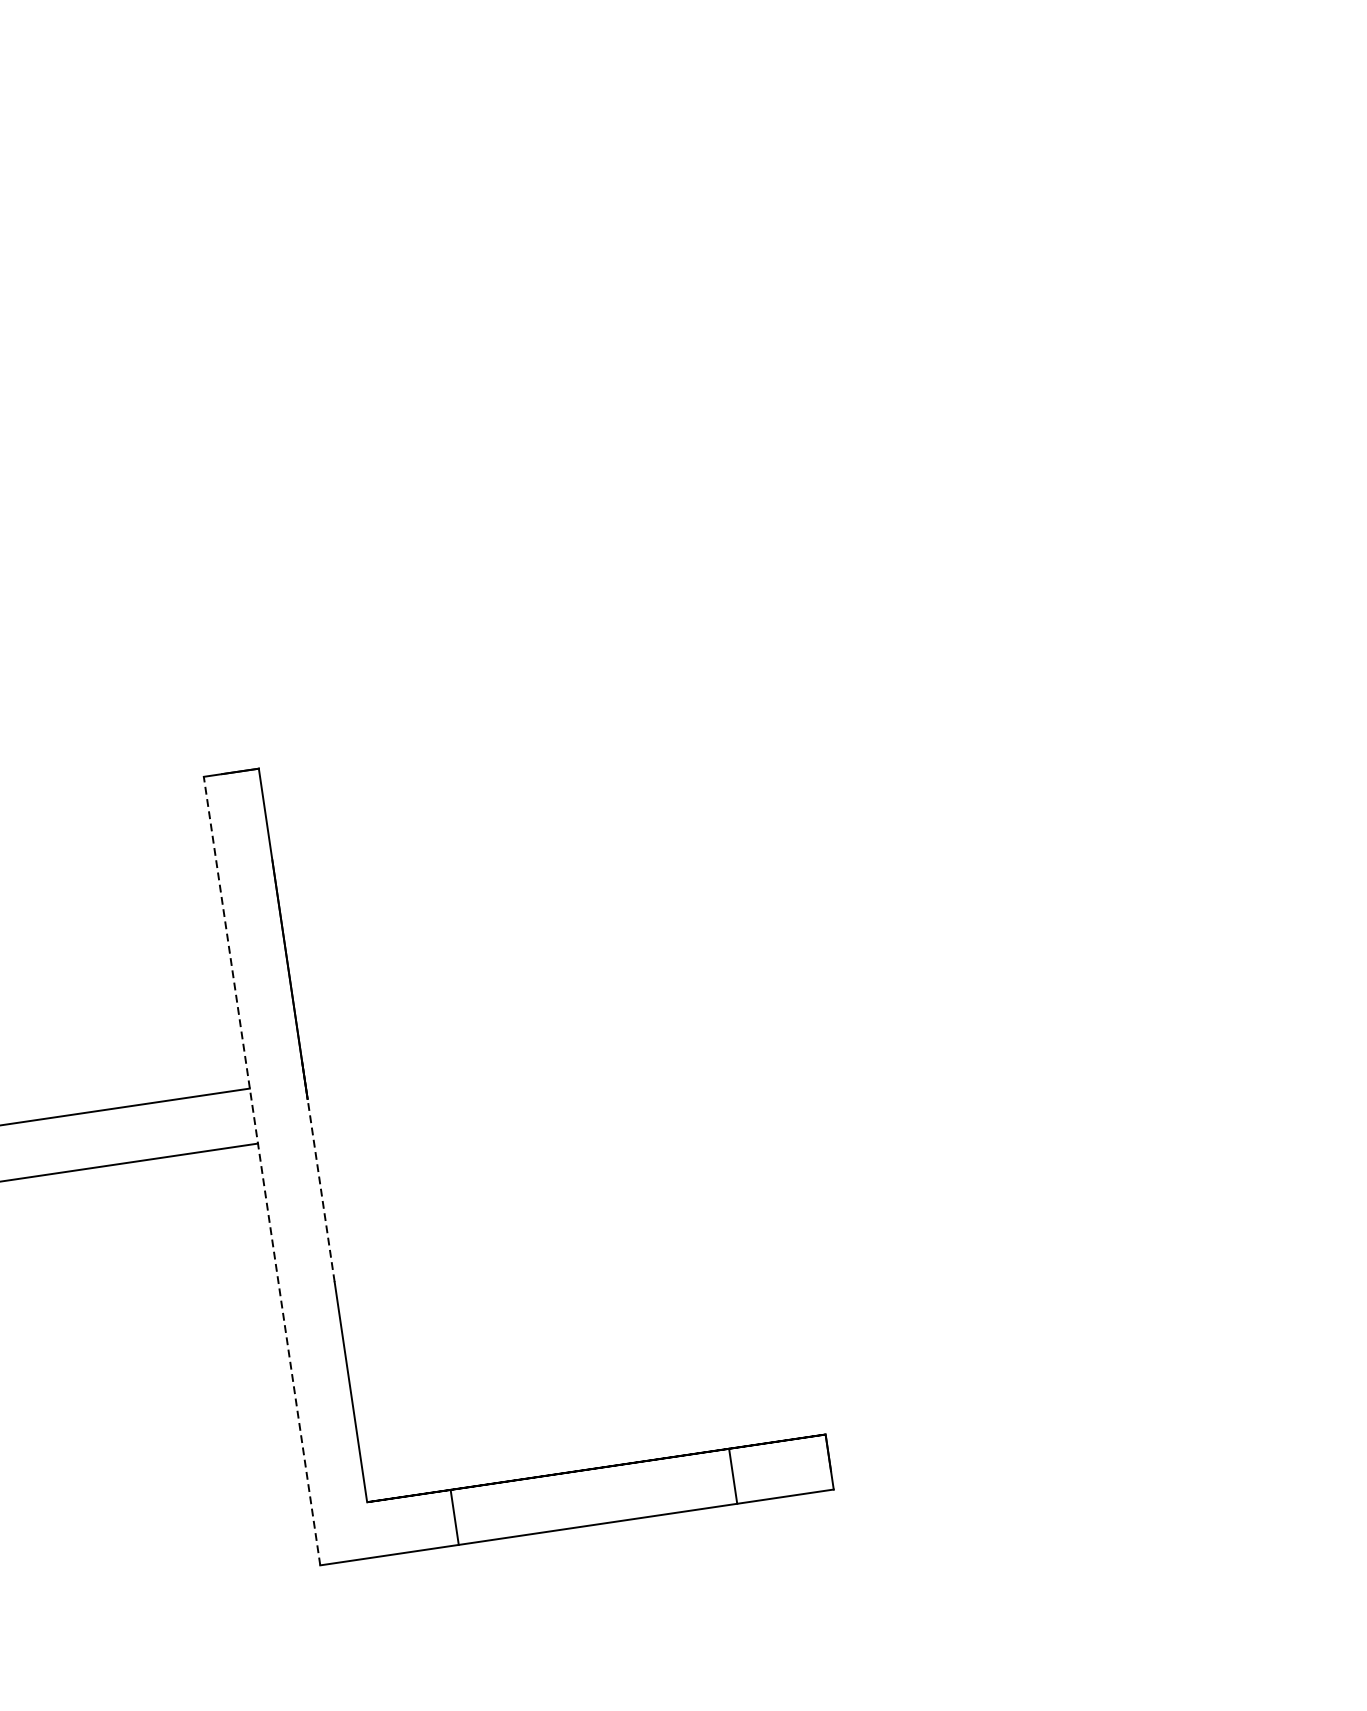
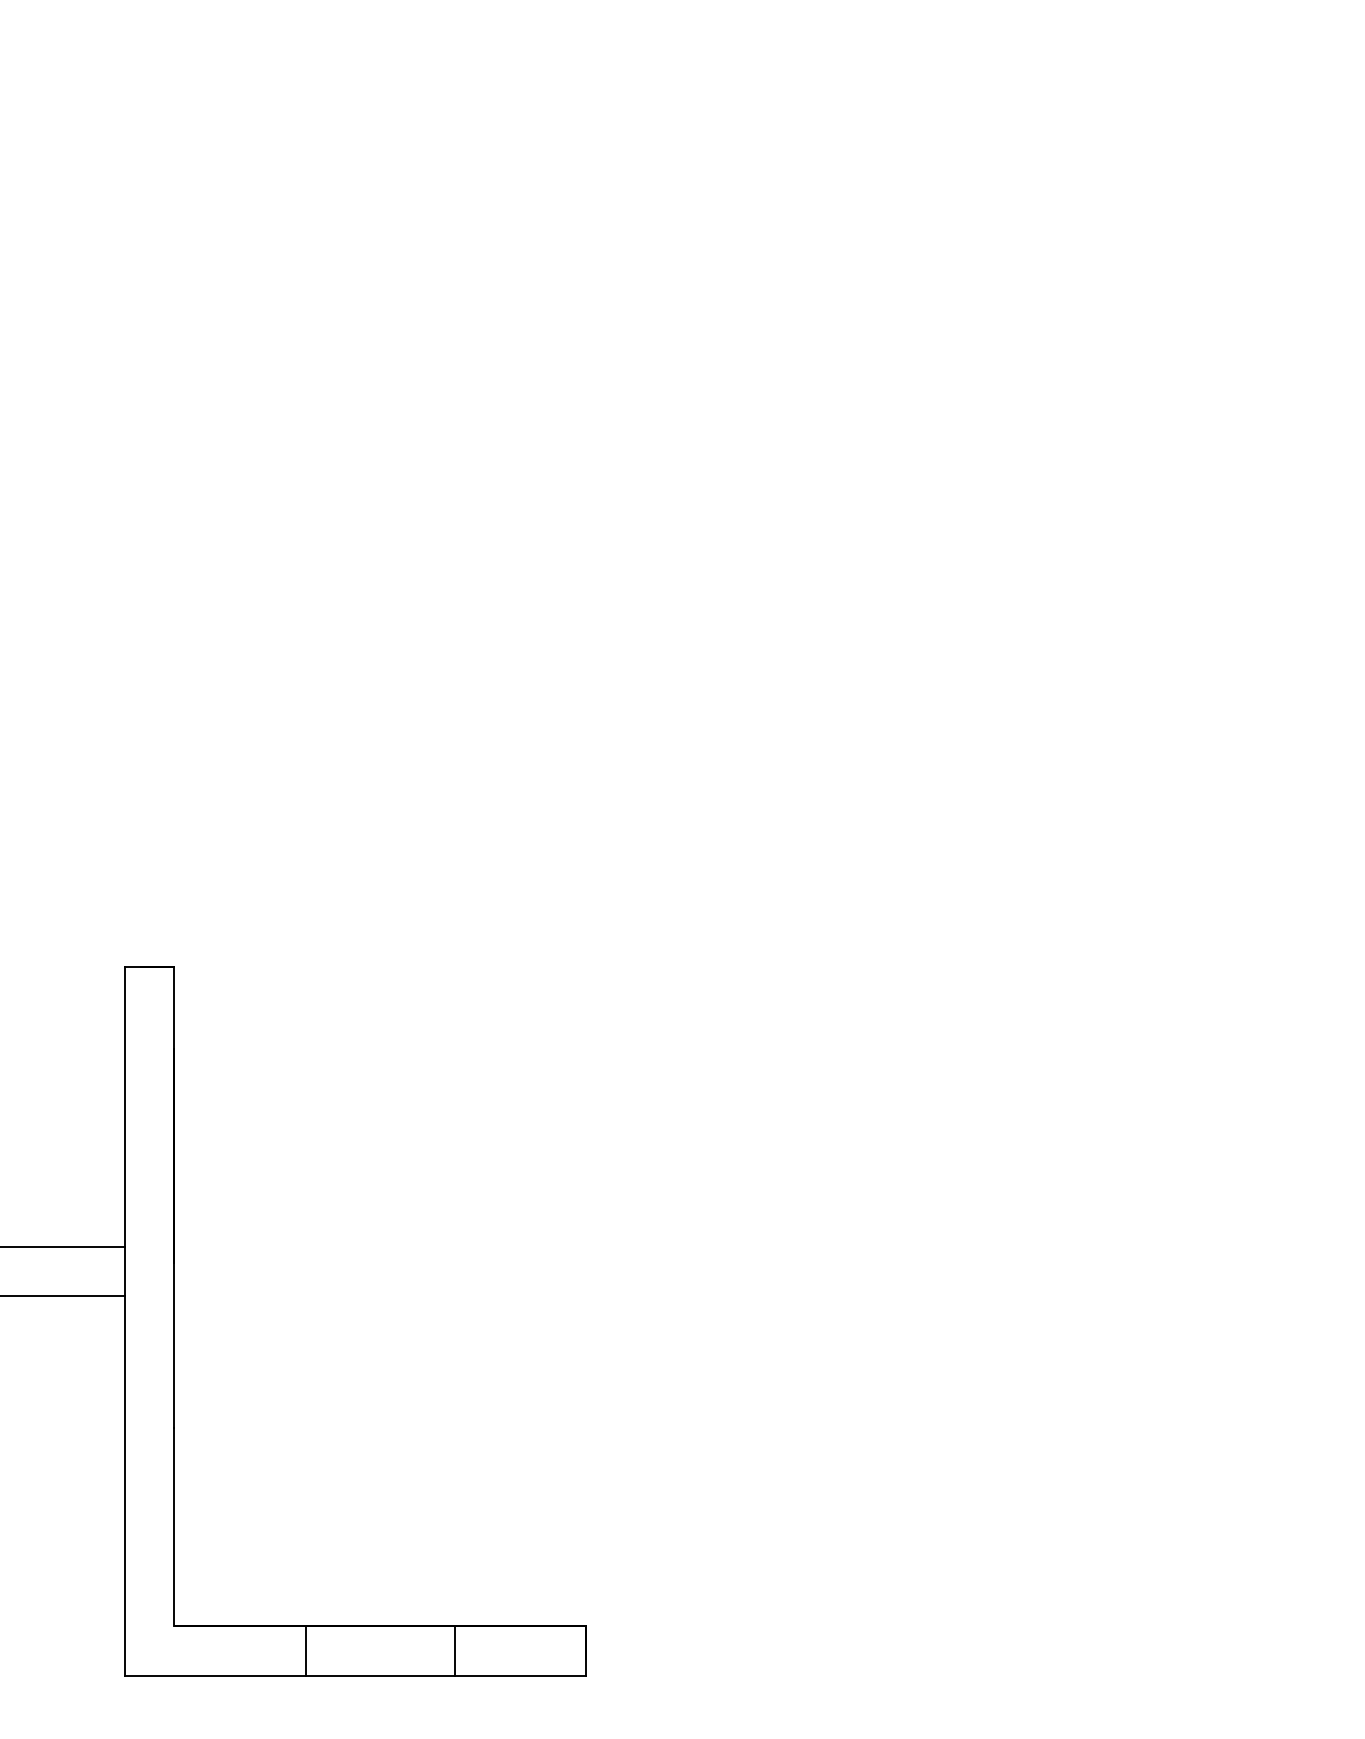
line: (261, 1171) -> (124, 1321), dashed -> solid
line: (321, 1190) -> (174, 1345), dashed -> solid
line: (733, 1475) -> (454, 1650), moved
line: (454, 1516) -> (306, 1650), moved

